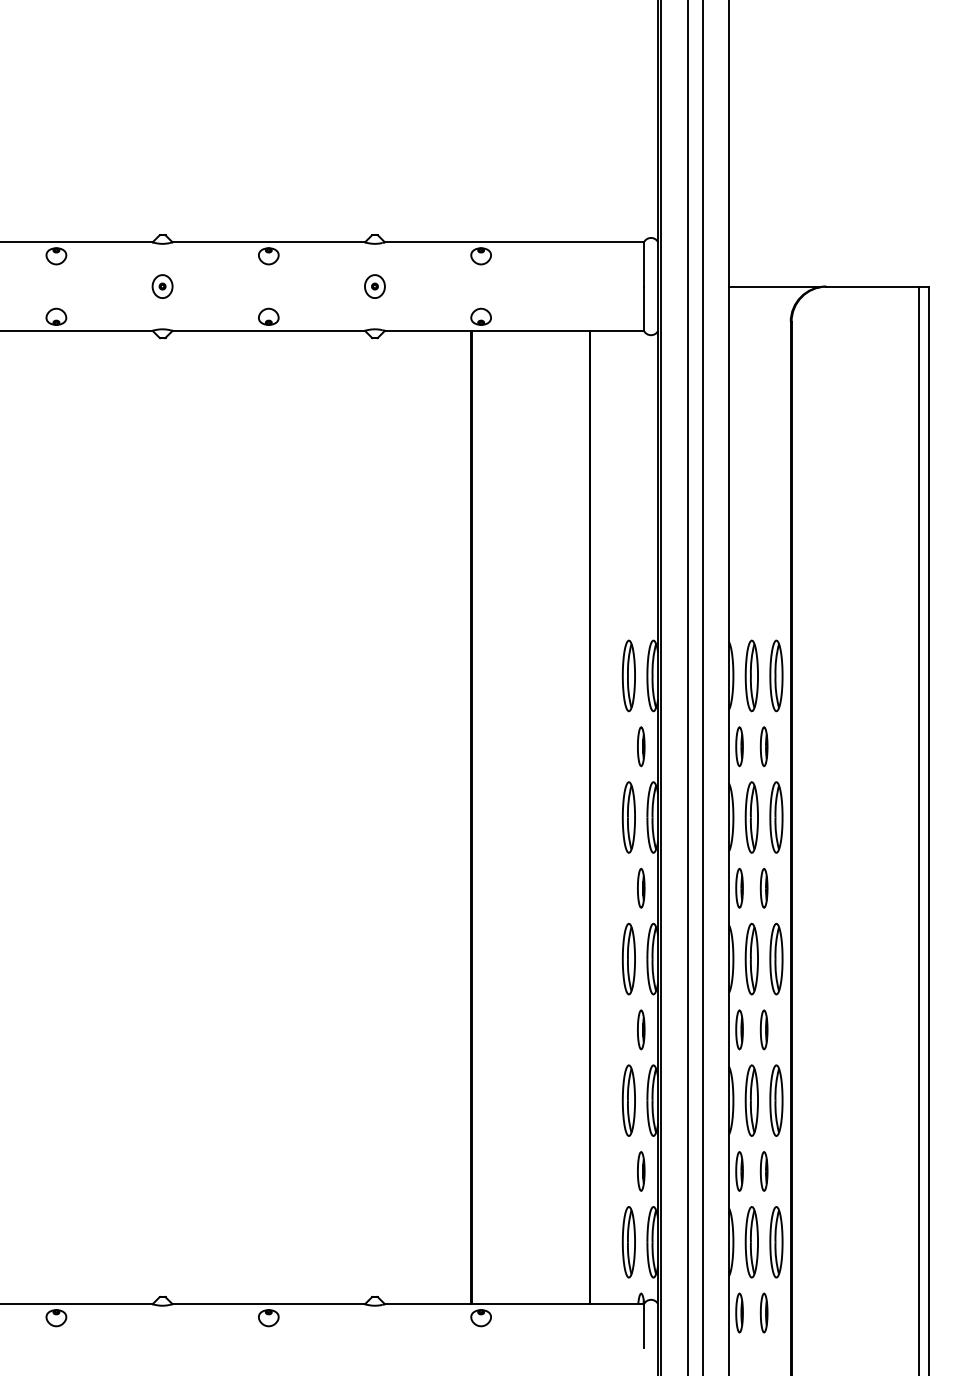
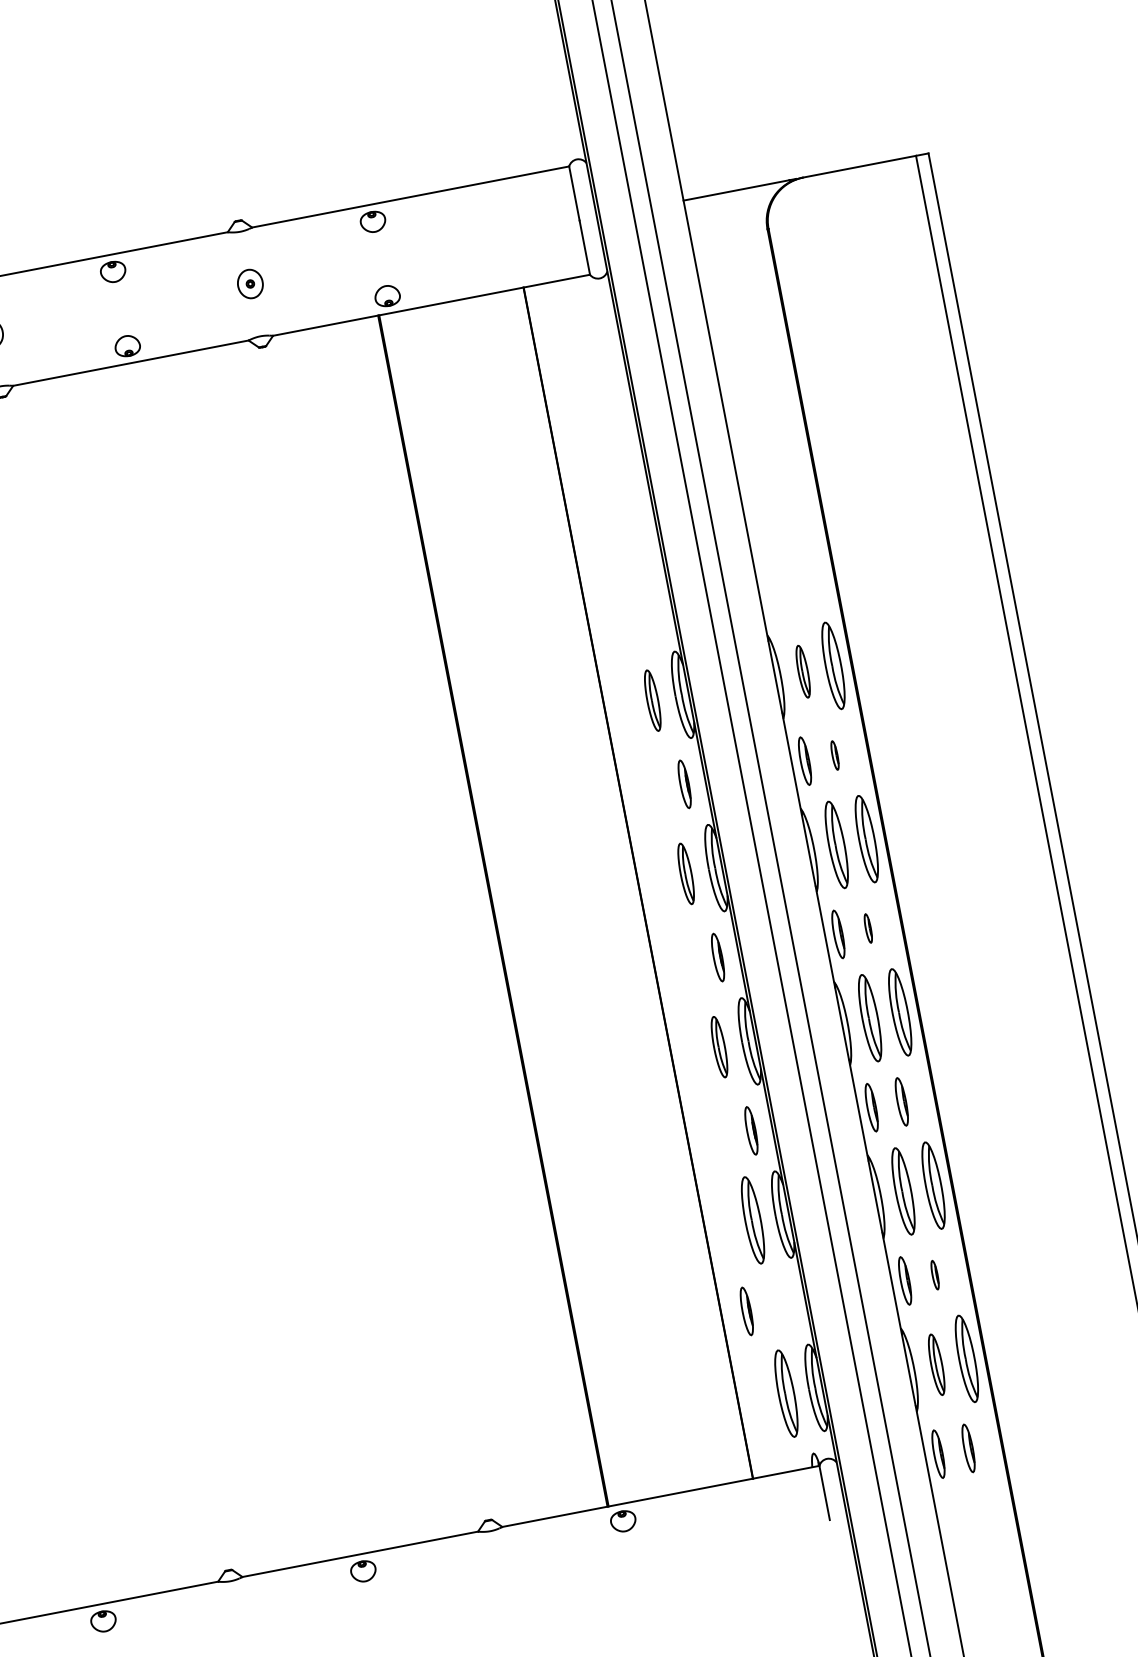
part: (628, 675) -> (652, 700), size x0.7
part: (751, 675) -> (802, 671), size x0.6
part: (763, 746) -> (834, 755), size x0.6
part: (628, 817) -> (685, 873), size x0.7
part: (763, 887) -> (867, 927), size x0.6
part: (628, 958) -> (718, 1046), size x0.7
part: (641, 1171) -> (747, 1311), moved
part: (763, 1171) -> (934, 1275), size x0.6
part: (751, 1242) -> (936, 1365), size x0.7

